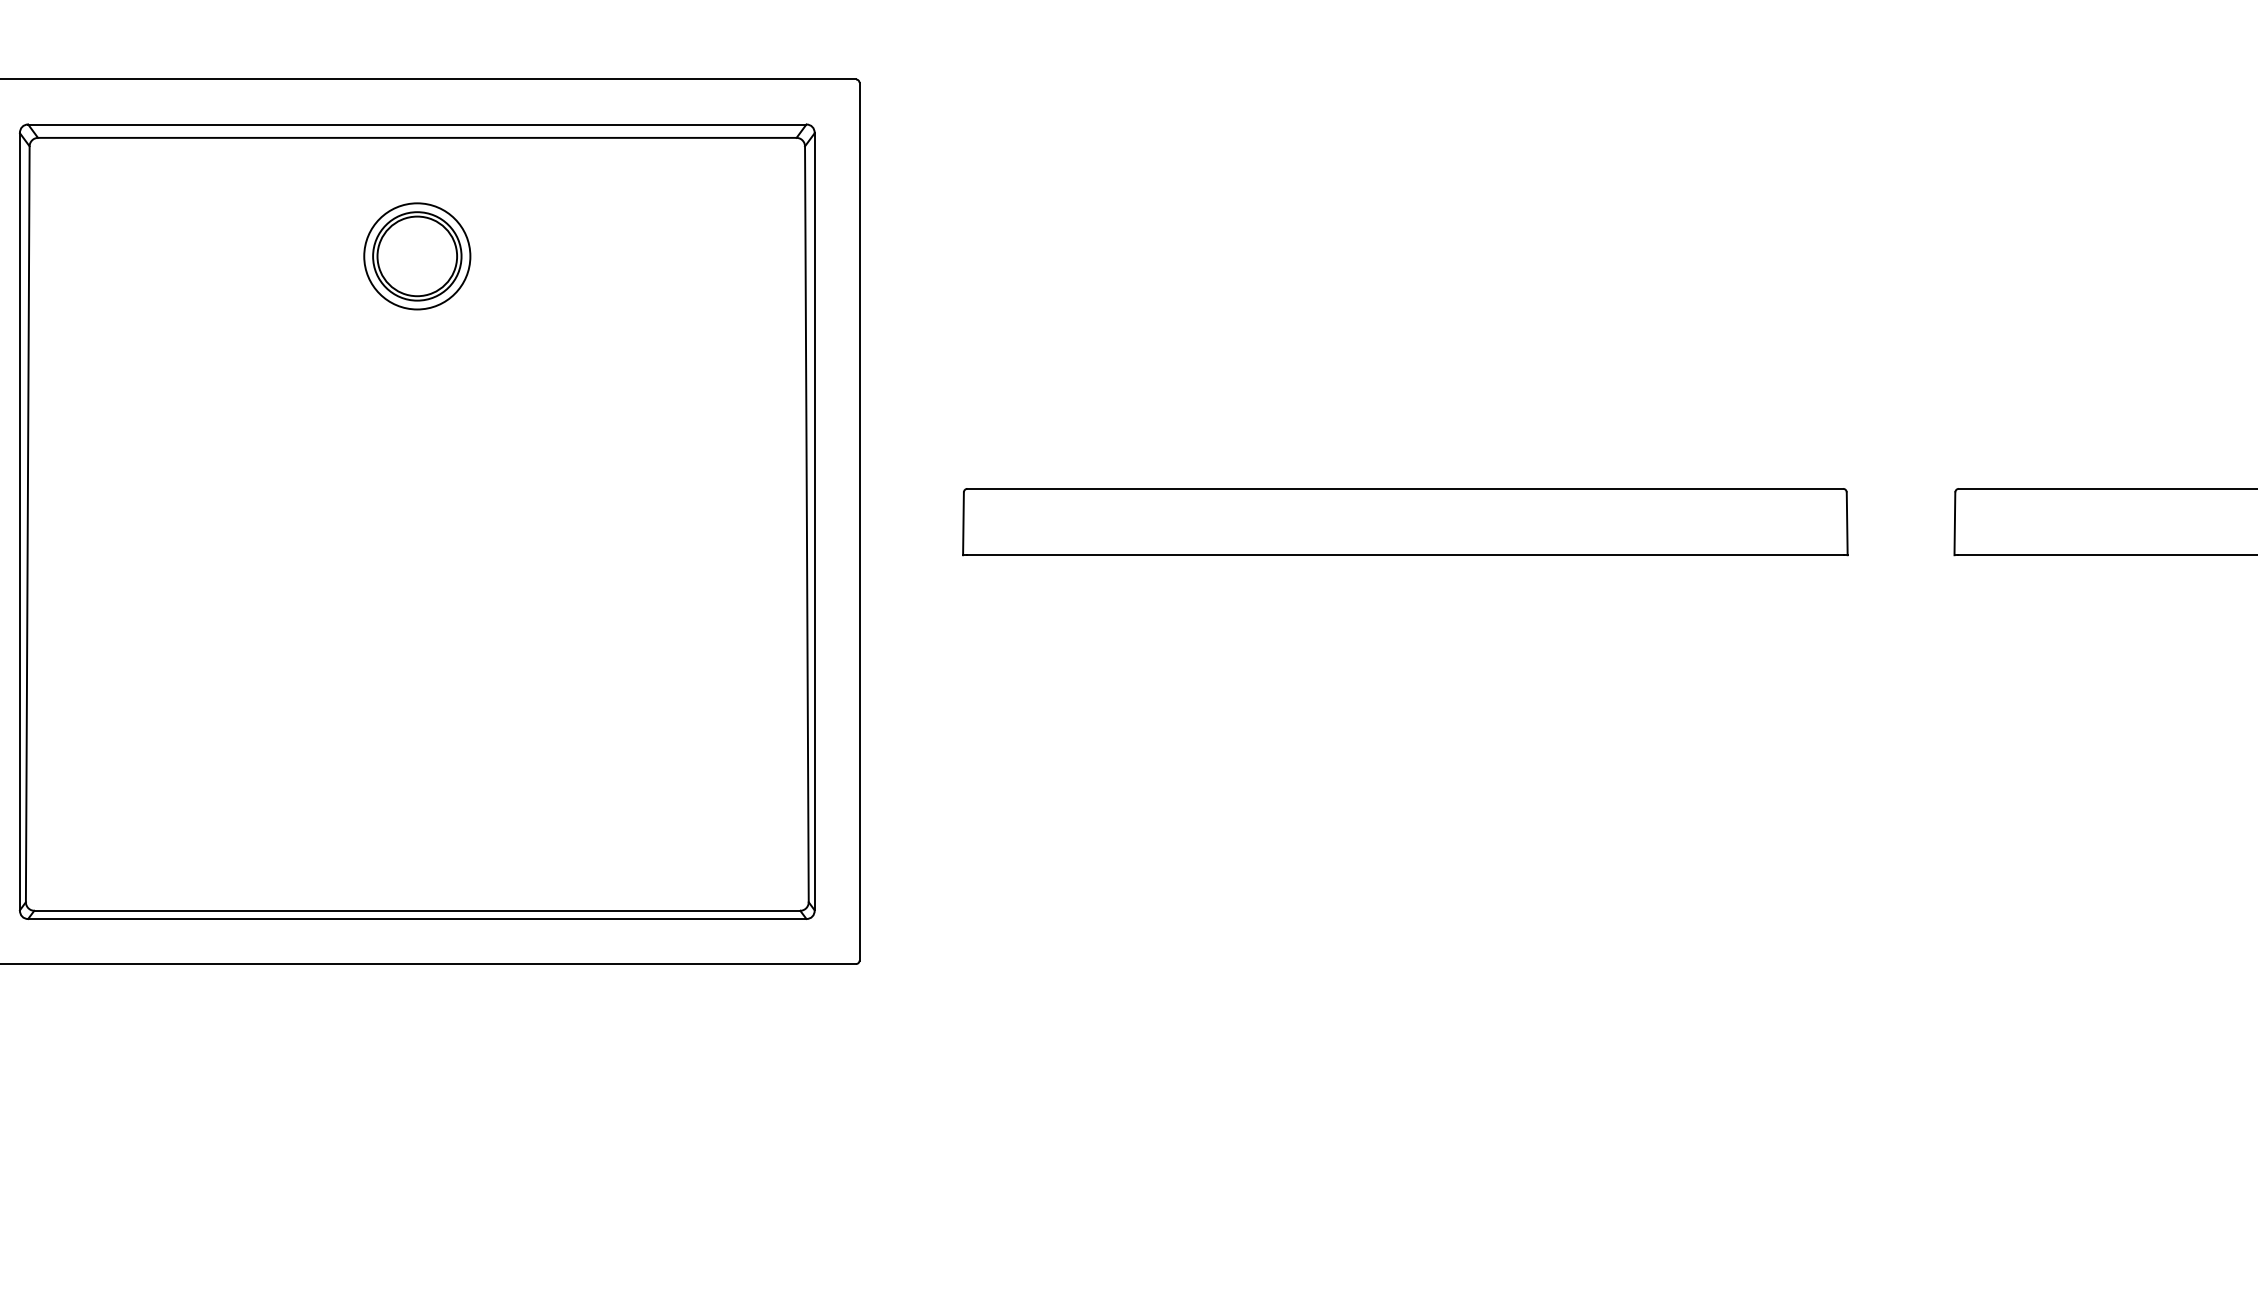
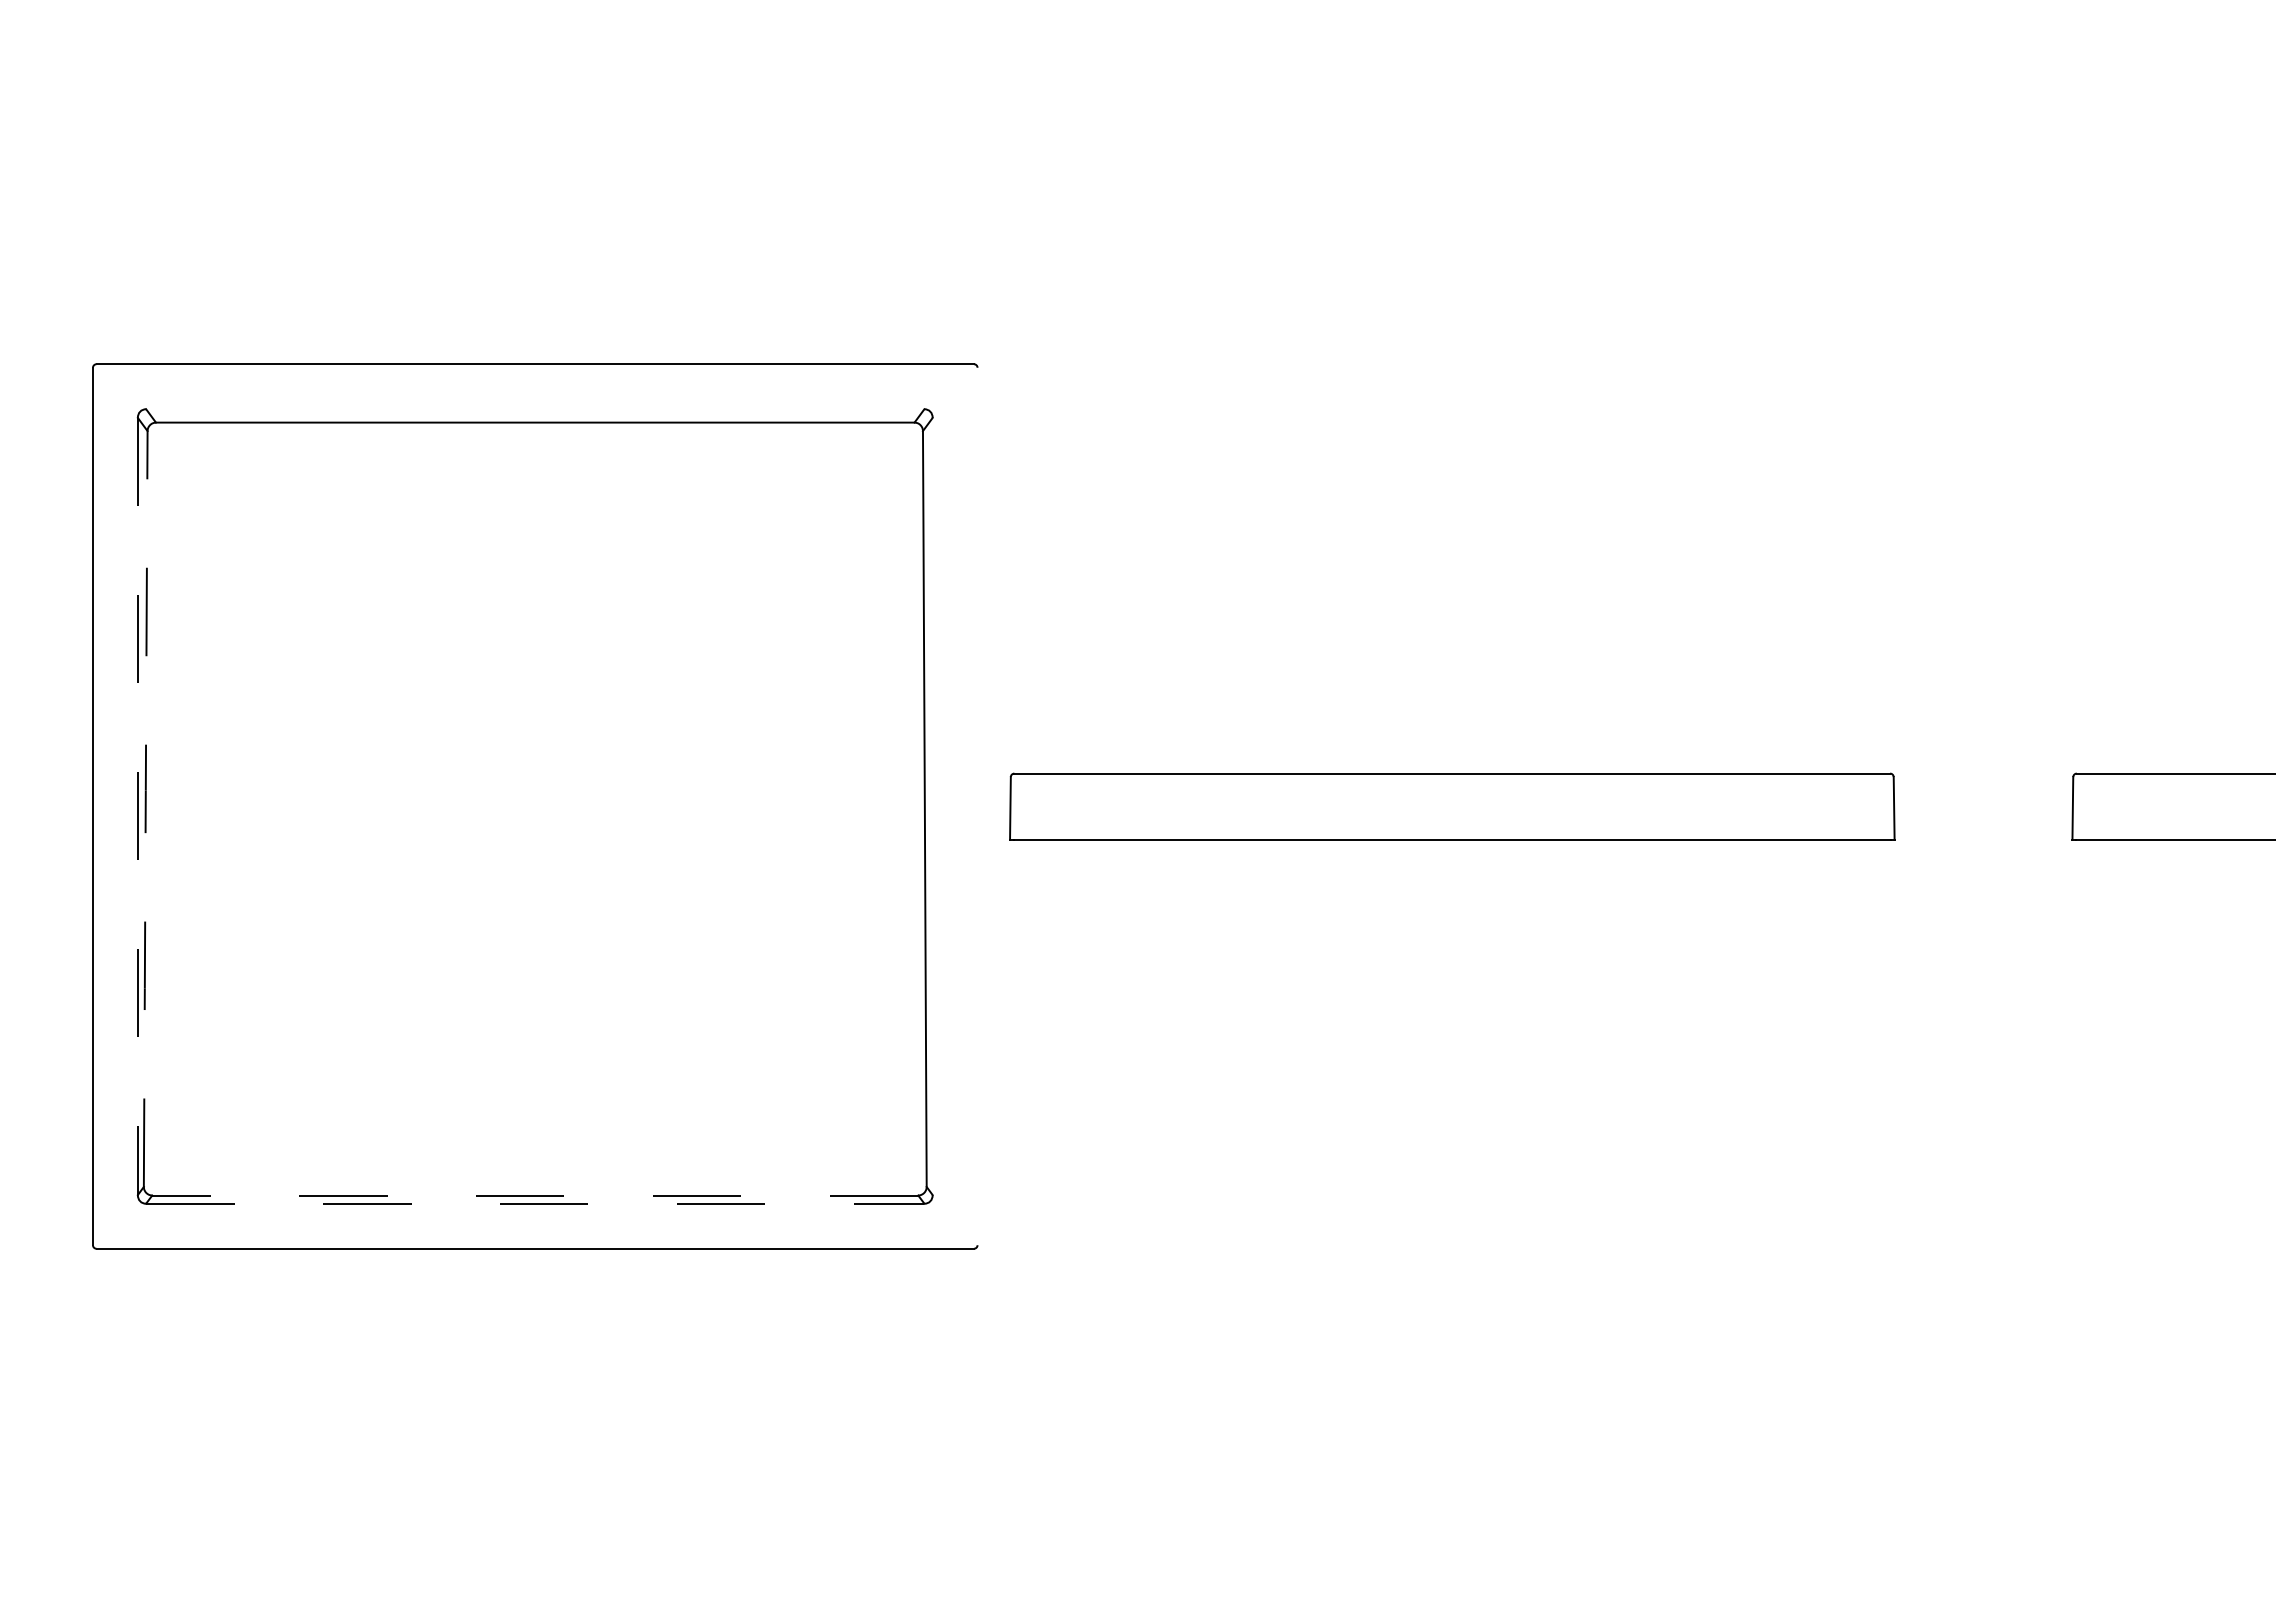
line: (417, 124) -> (535, 409), removed
part: (417, 256) -> (535, 541), removed
line: (814, 521) -> (932, 806), removed
line: (859, 521) -> (977, 806), removed
part: (1405, 521) -> (1452, 806), moved
line: (19, 522) -> (137, 807), solid -> dashed
line: (27, 524) -> (145, 809), solid -> dashed
line: (417, 910) -> (535, 1195), solid -> dashed
line: (417, 918) -> (535, 1203), solid -> dashed

